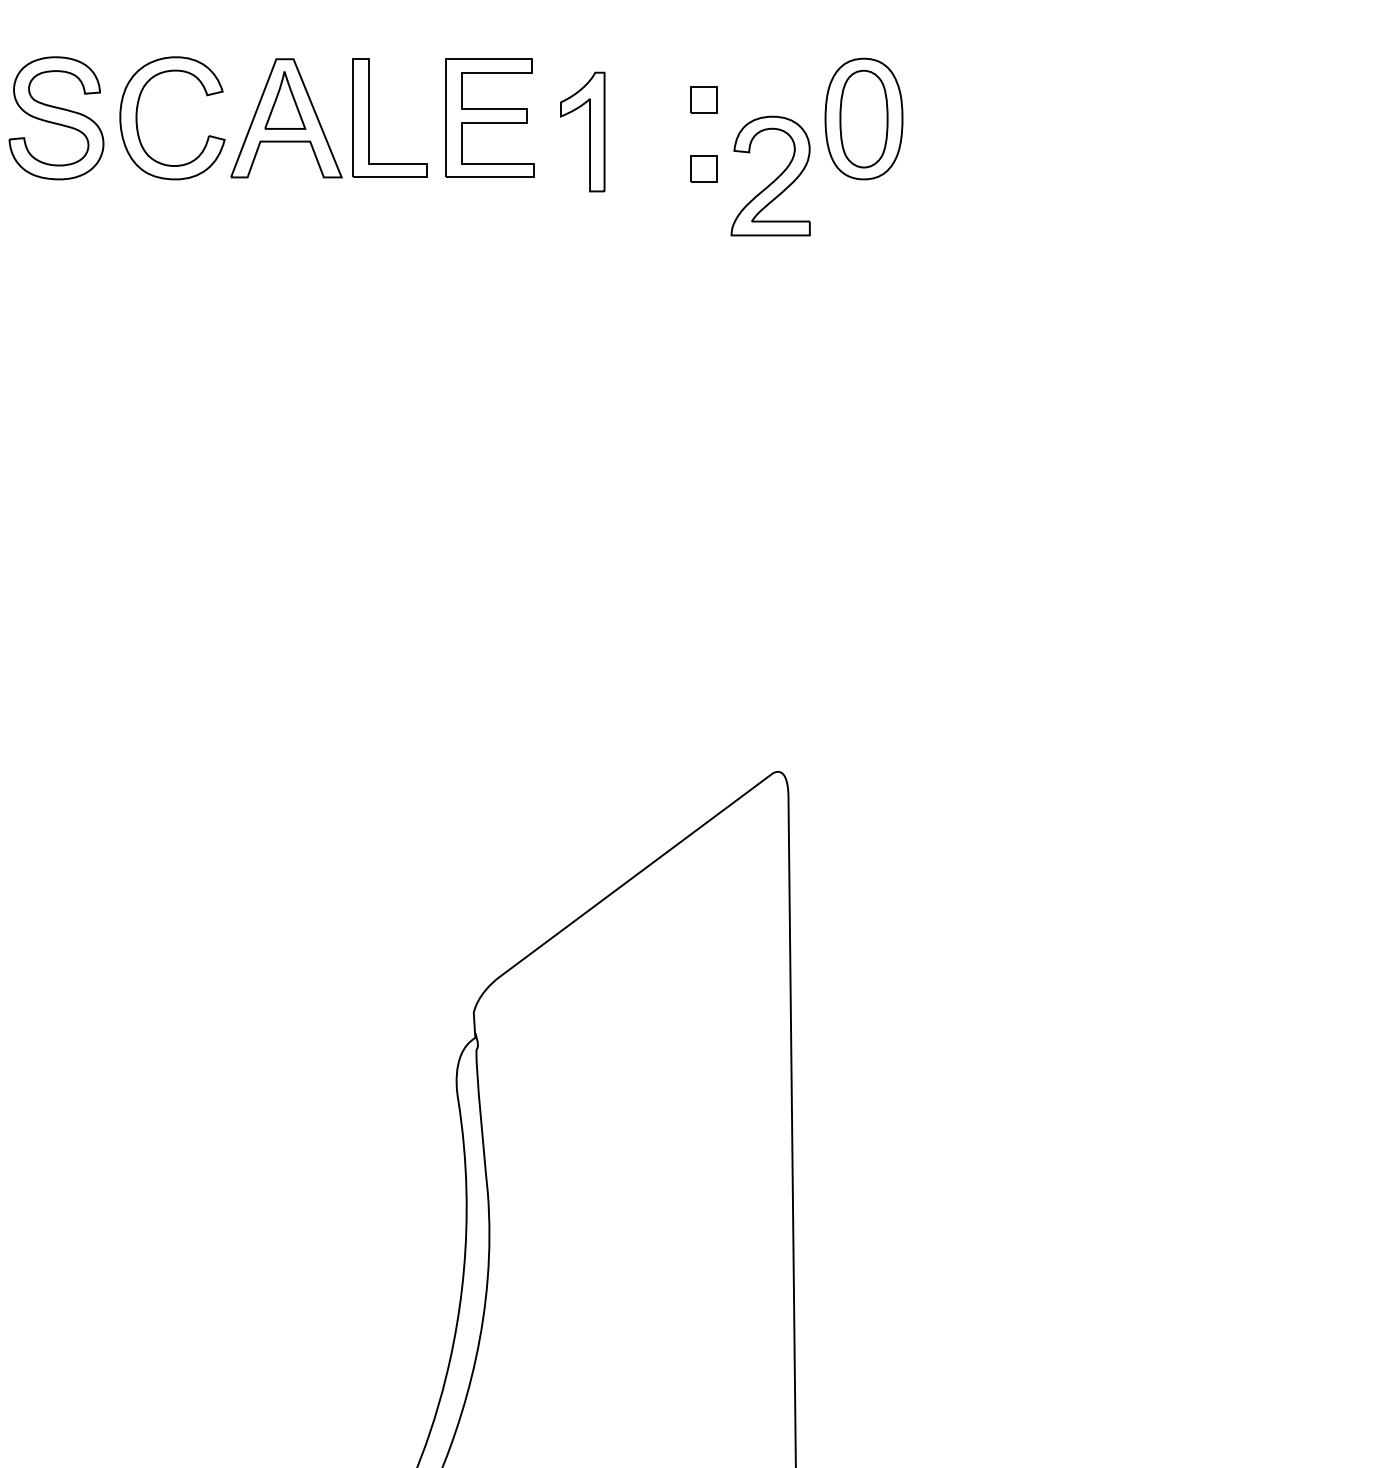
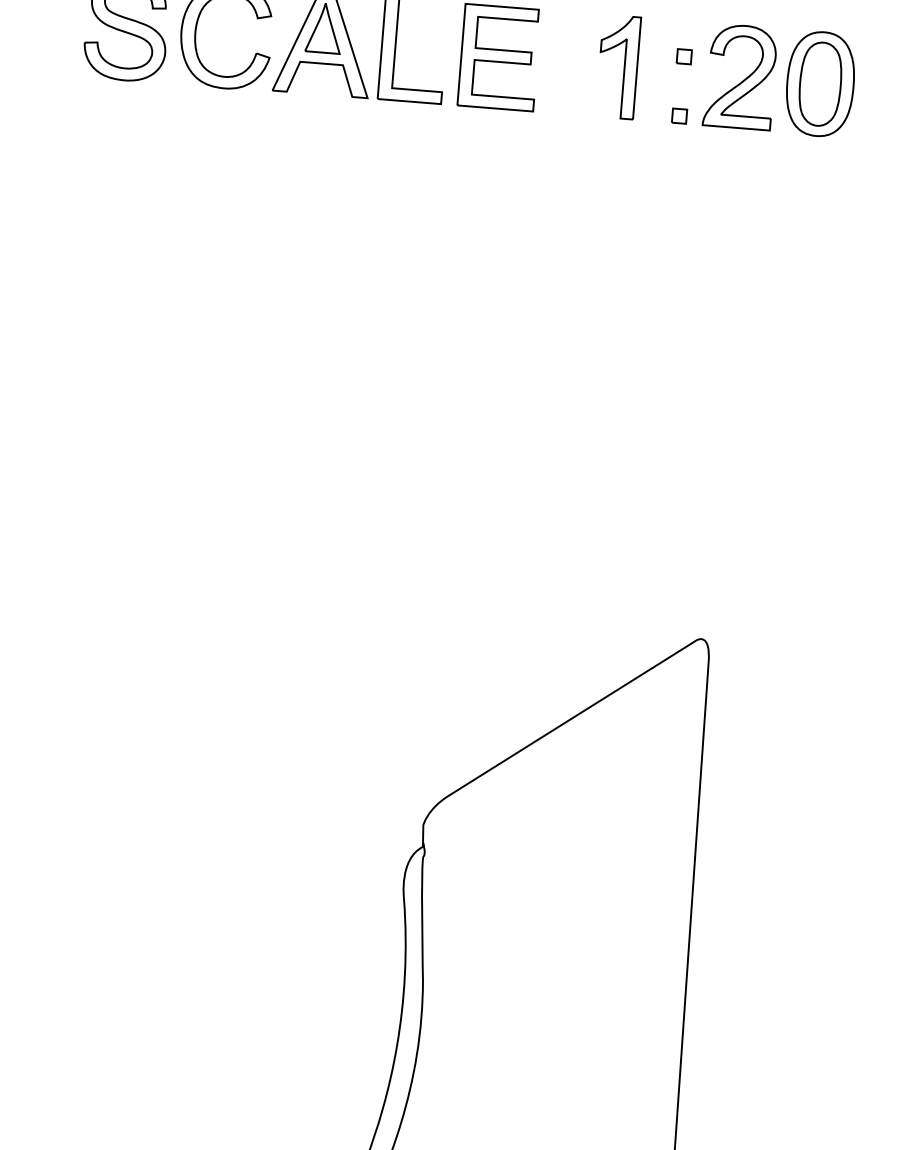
part: (703, 99) -> (683, 56), size x0.62
part: (589, 131) -> (624, 67), moved
part: (703, 168) -> (679, 115), size x0.62
part: (770, 175) -> (740, 76), moved

